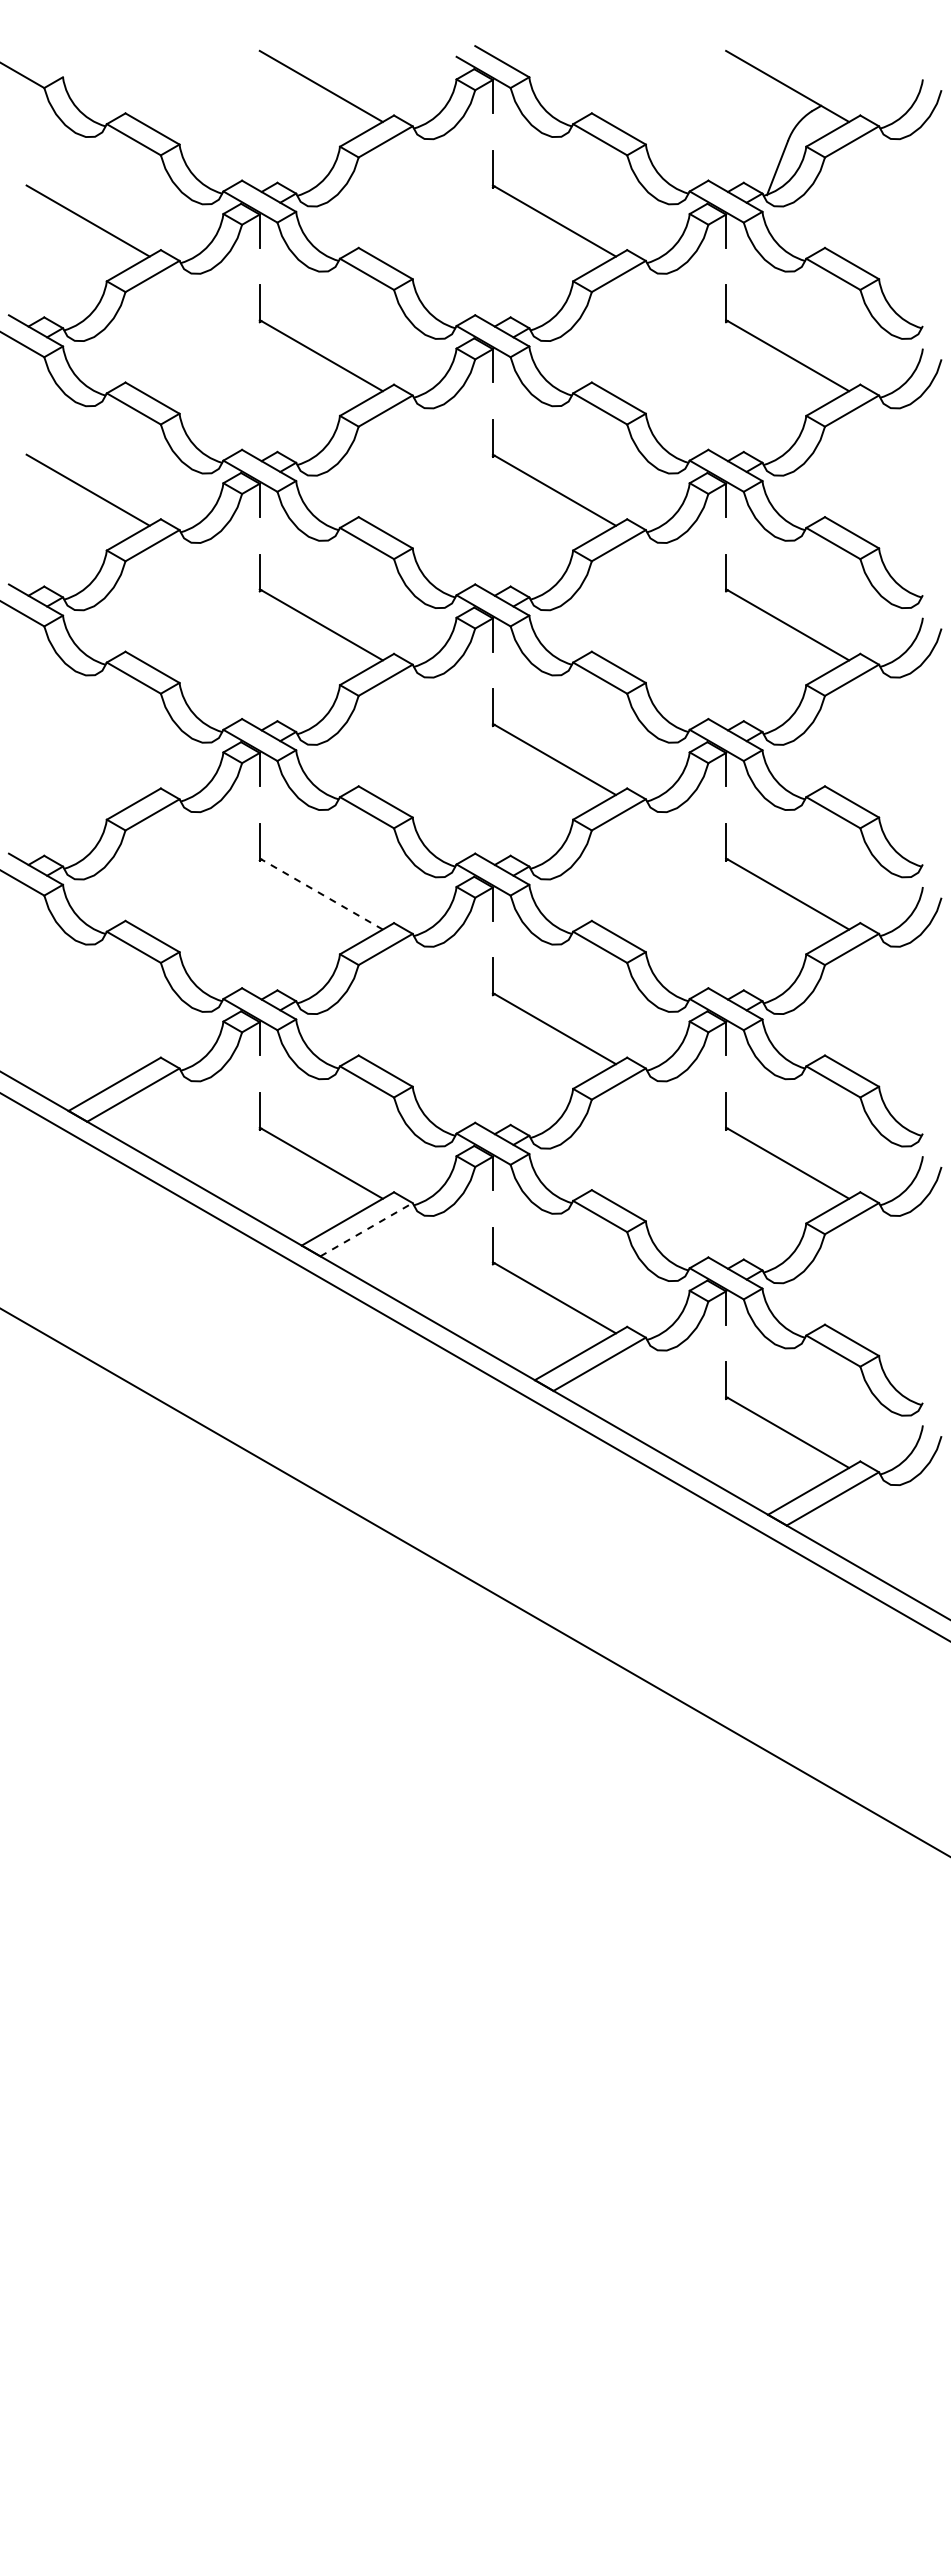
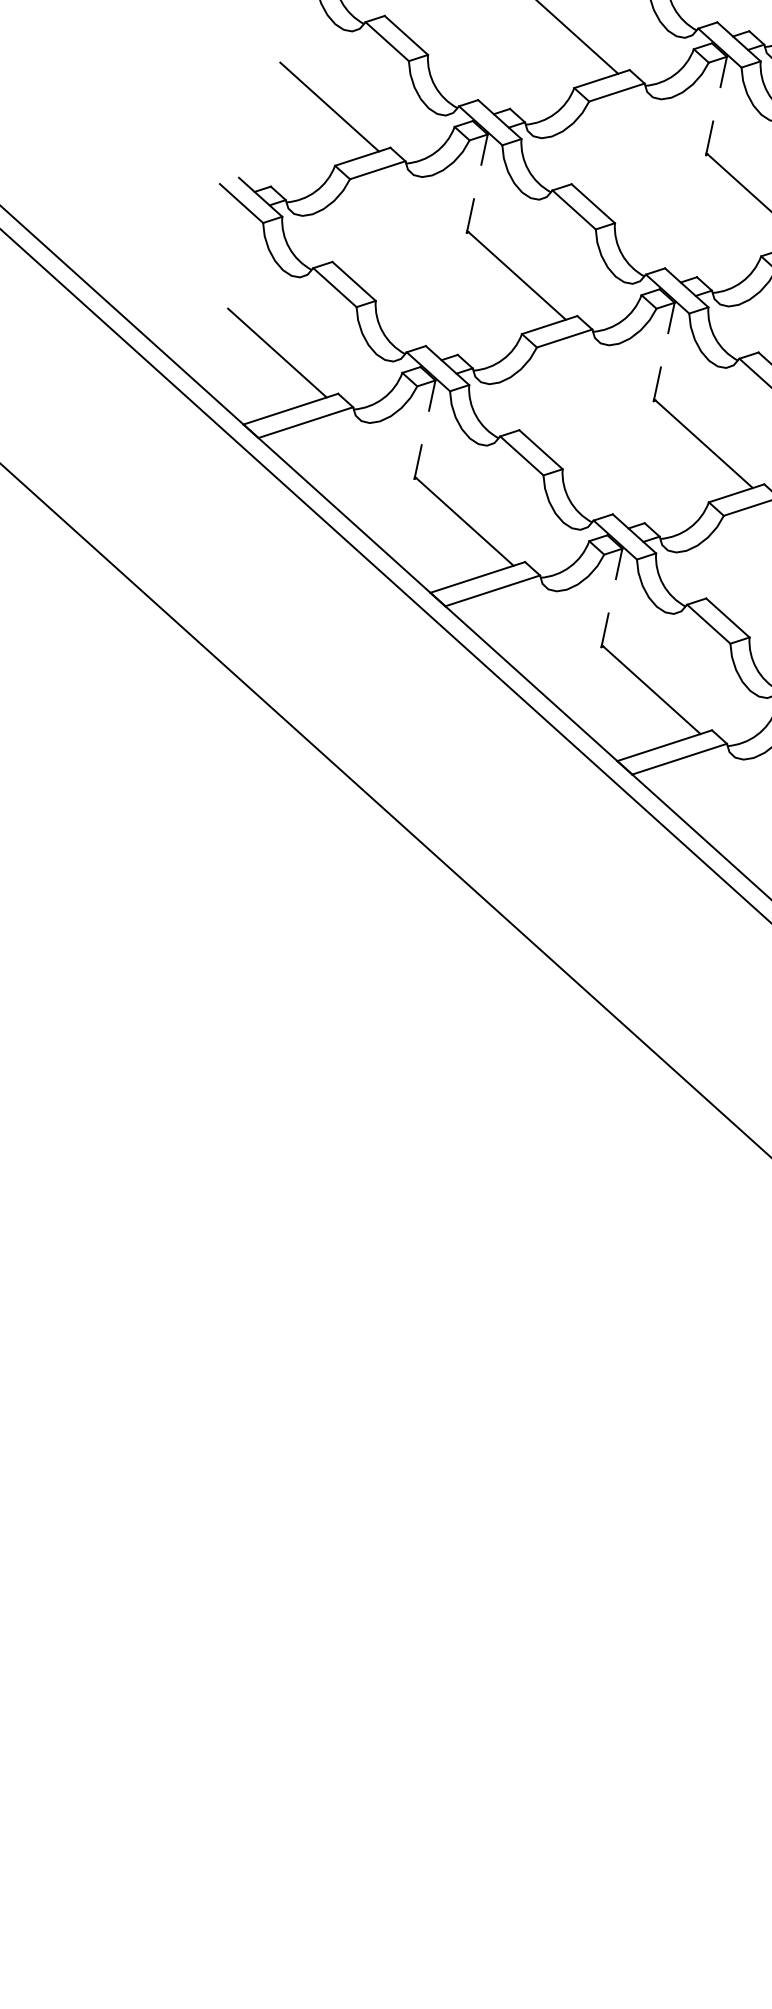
line: (87, 758) -> (329, 106), added
line: (320, 893) -> (515, 274), dashed -> solid
line: (87, 1028) -> (276, 352), added
line: (366, 1229) -> (492, 590), dashed -> solid

